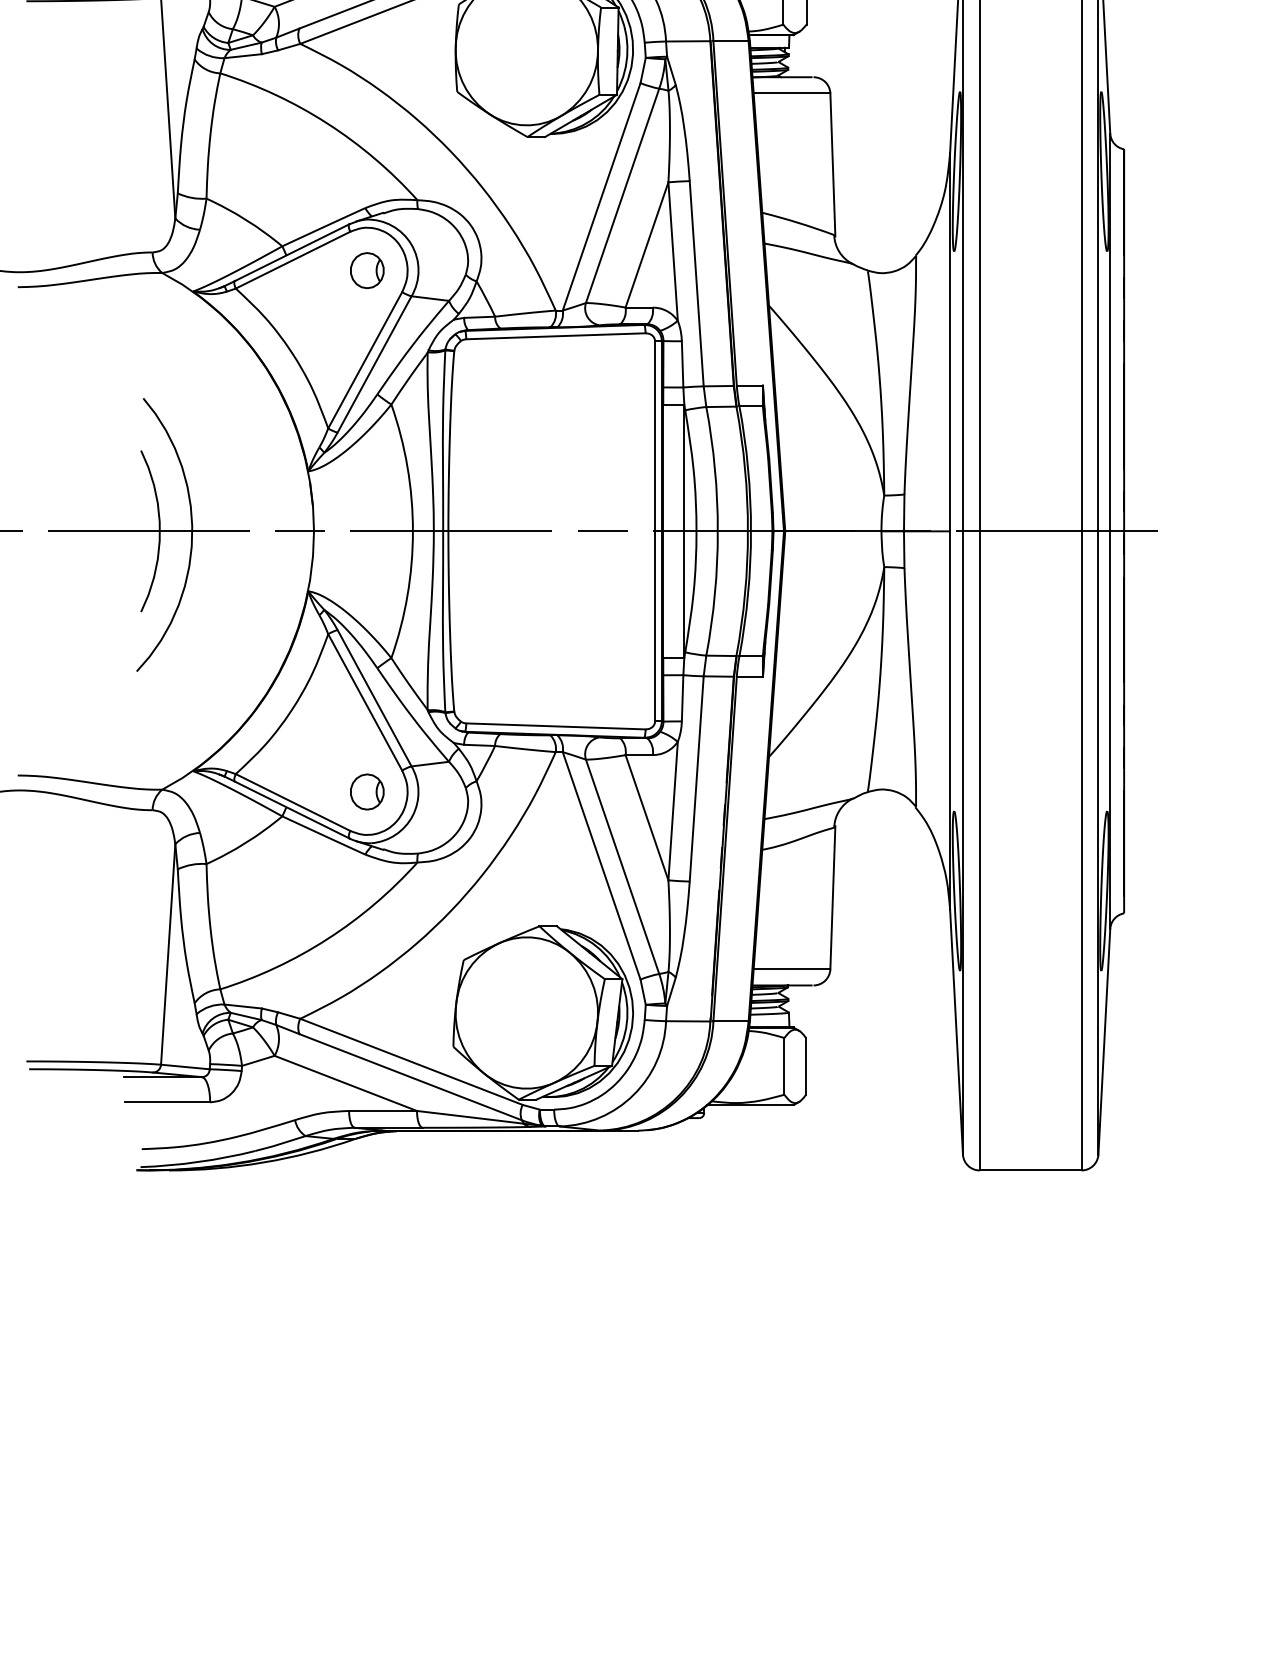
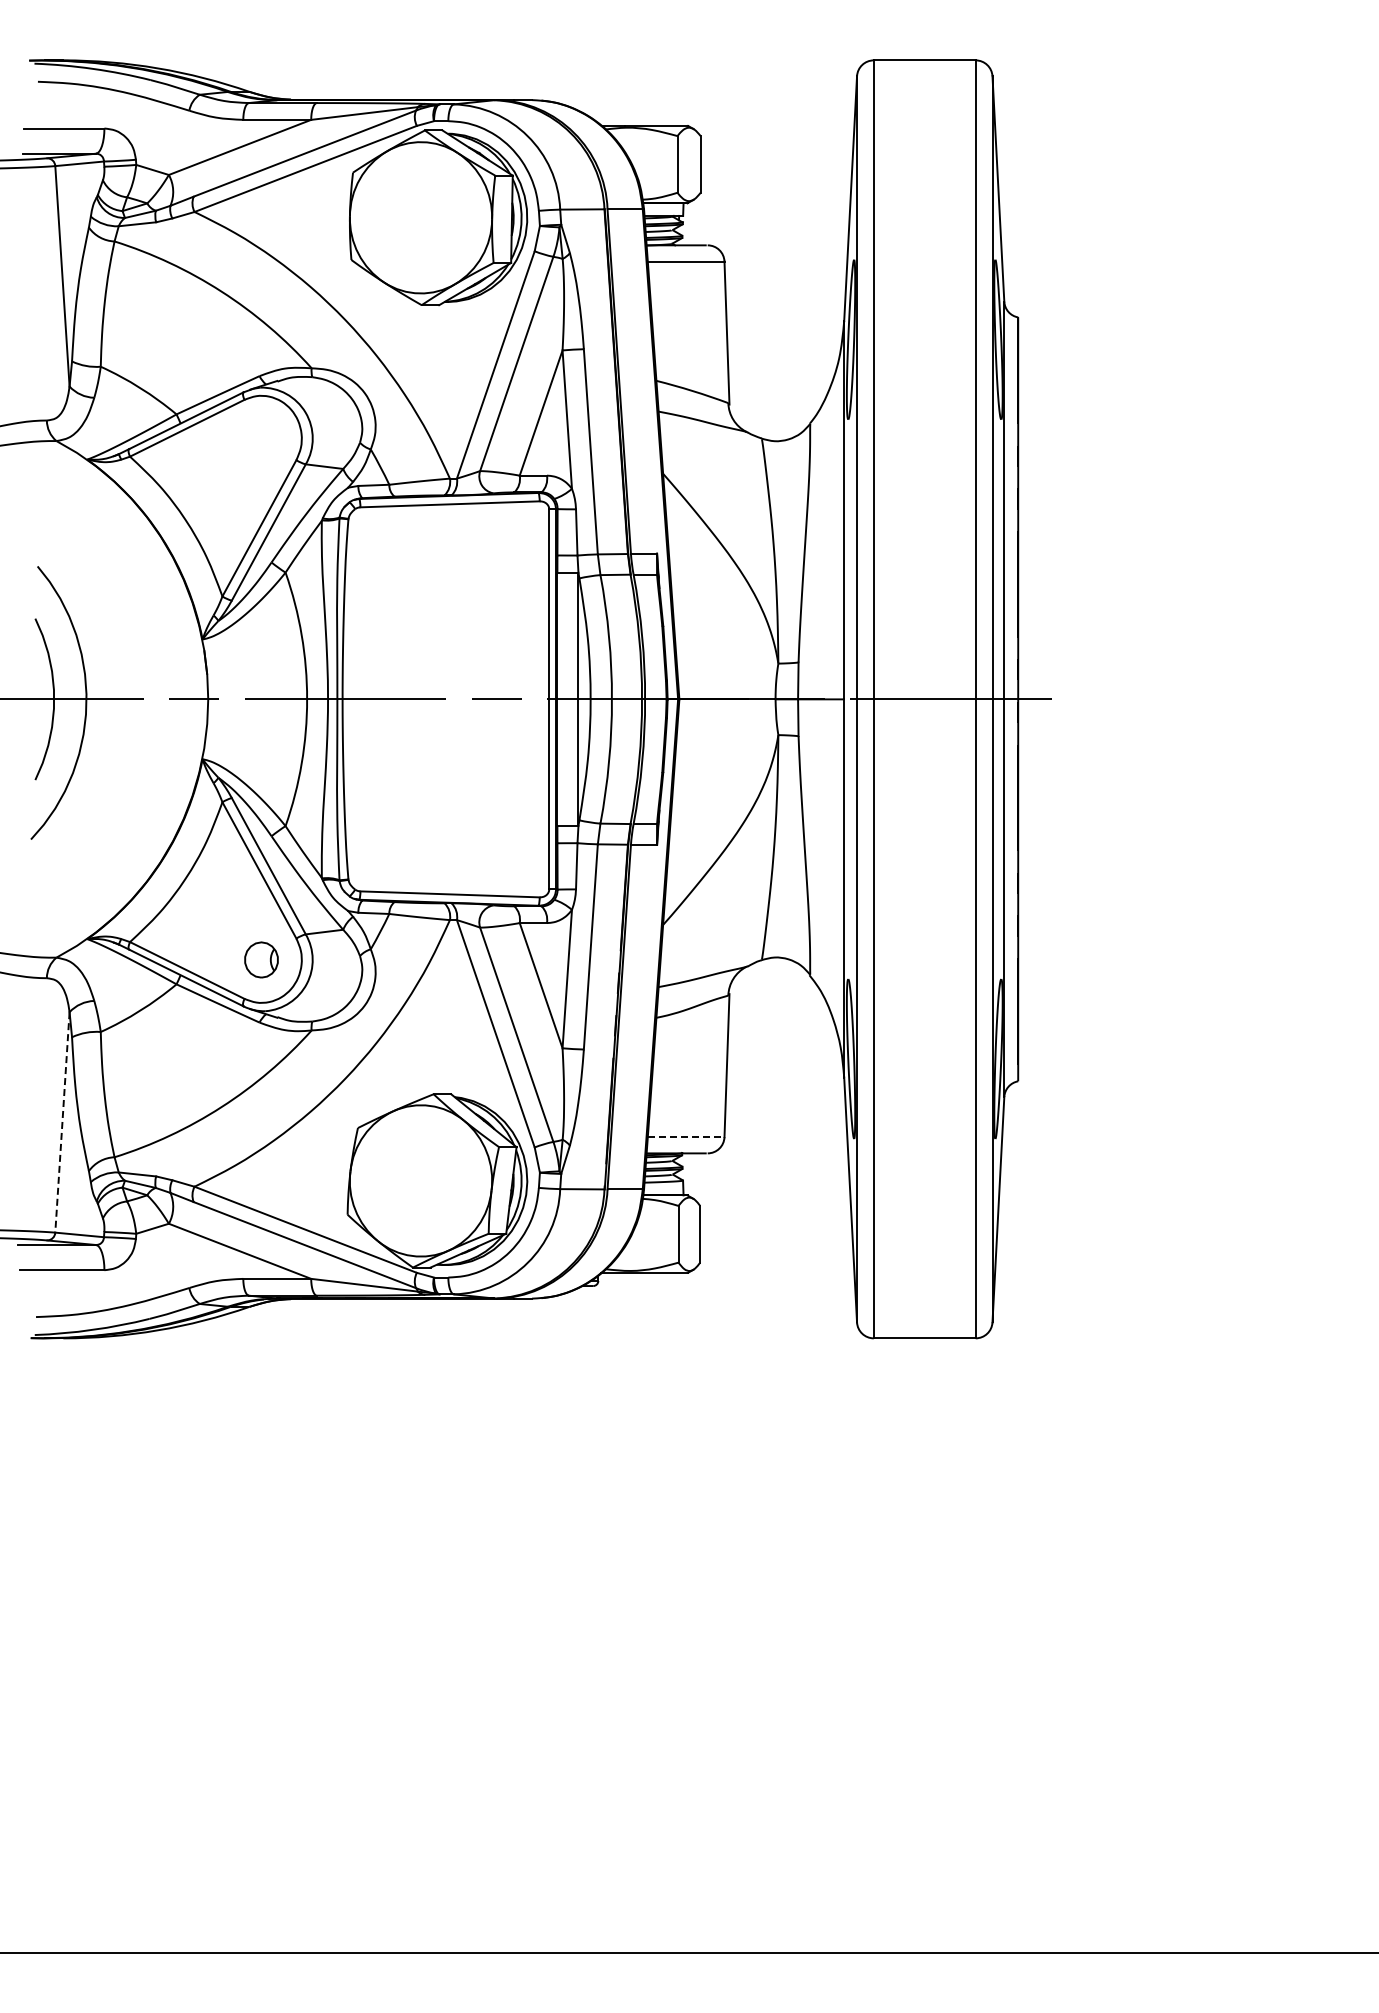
part: (367, 270) -> (261, 438), removed
line: (168, 954) -> (62, 1122), solid -> dashed
line: (792, 969) -> (686, 1137), solid -> dashed

